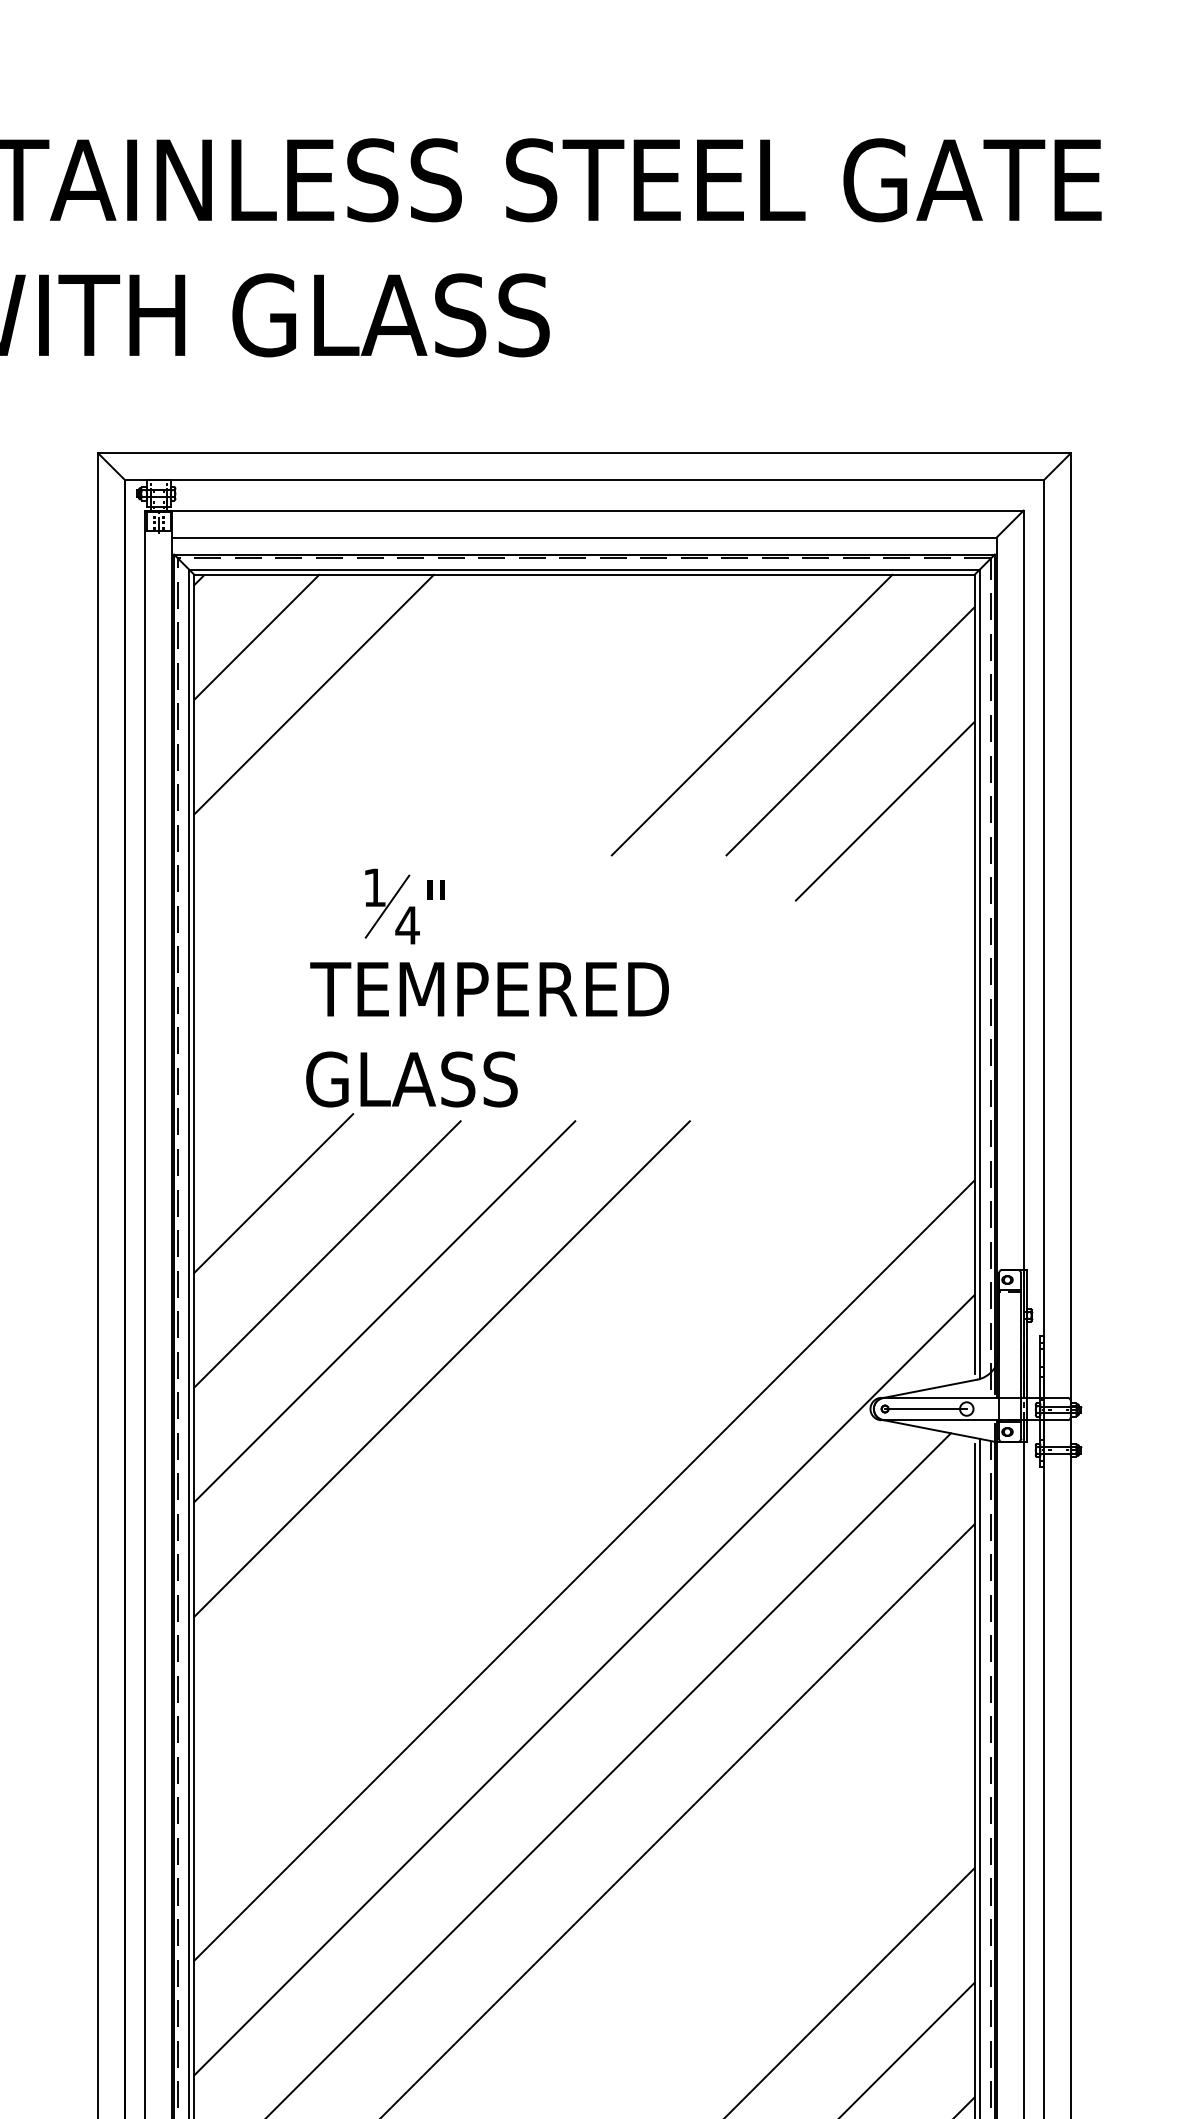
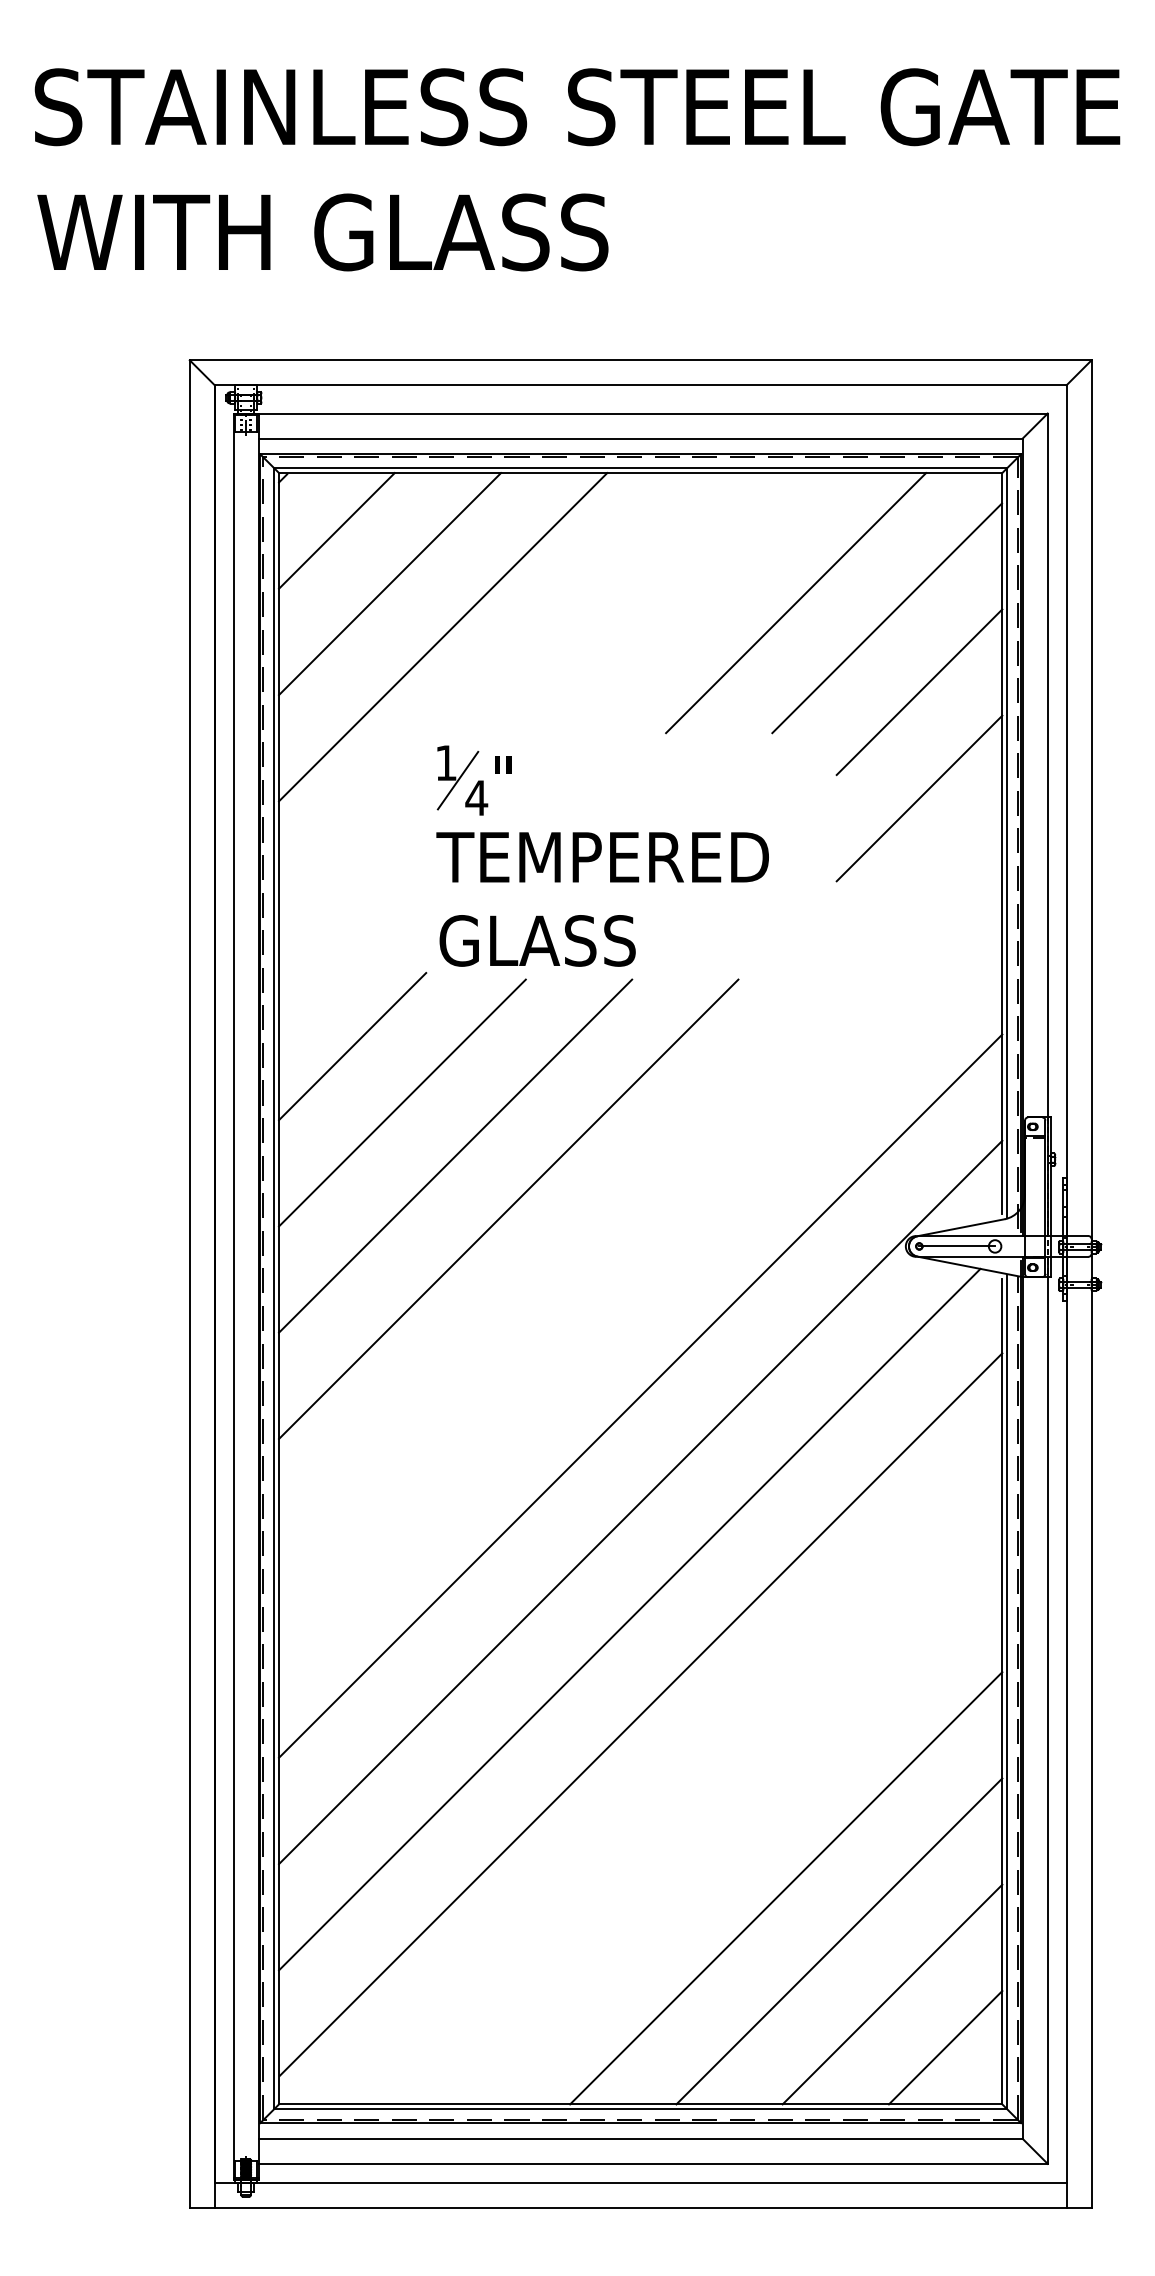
line: (371, 752) -> (443, 637), added
line: (885, 925) -> (919, 798), added
text: (489, 989) -> (602, 857), moved
text: (411, 1079) -> (537, 940), moved

